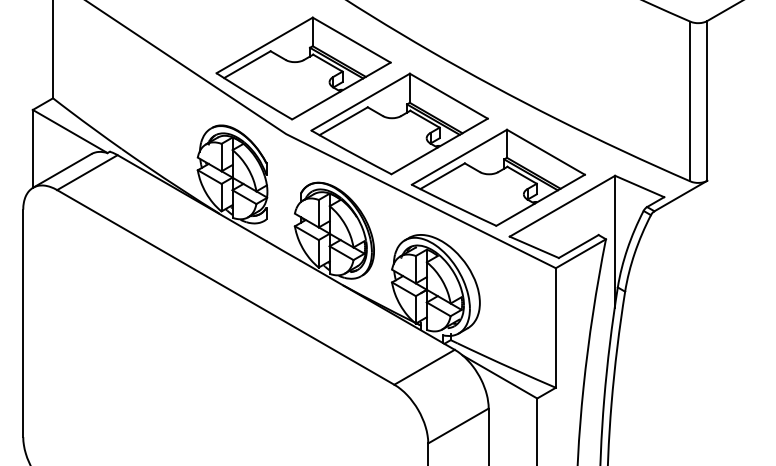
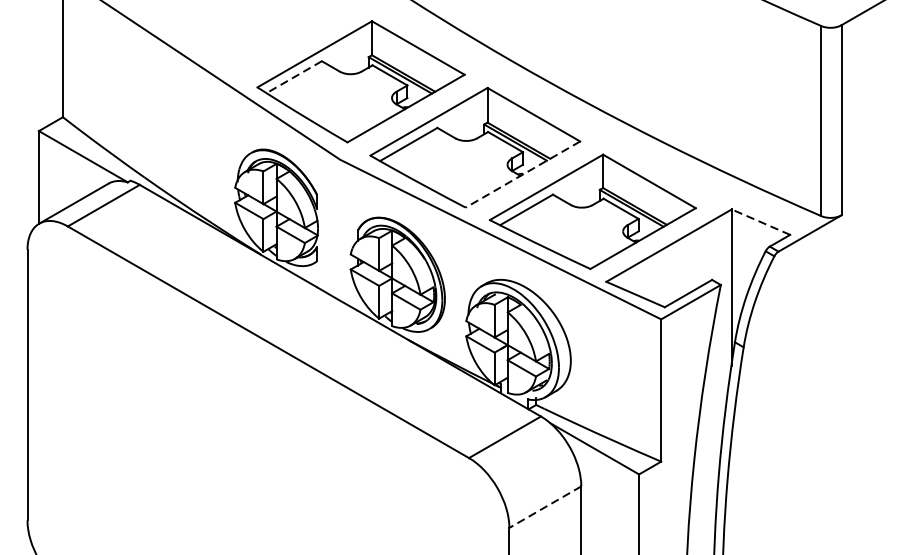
line: (247, 64) -> (294, 77), solid -> dashed
line: (439, 146) -> (522, 174), solid -> dashed
line: (639, 186) -> (760, 222), solid -> dashed
line: (458, 426) -> (545, 507), solid -> dashed

